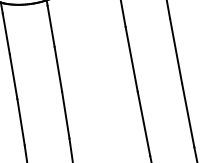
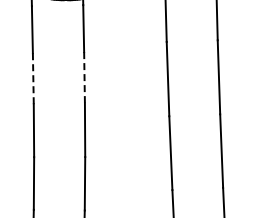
line: (58, 69) -> (84, 77), solid -> dashed
line: (13, 76) -> (33, 78), solid -> dashed

